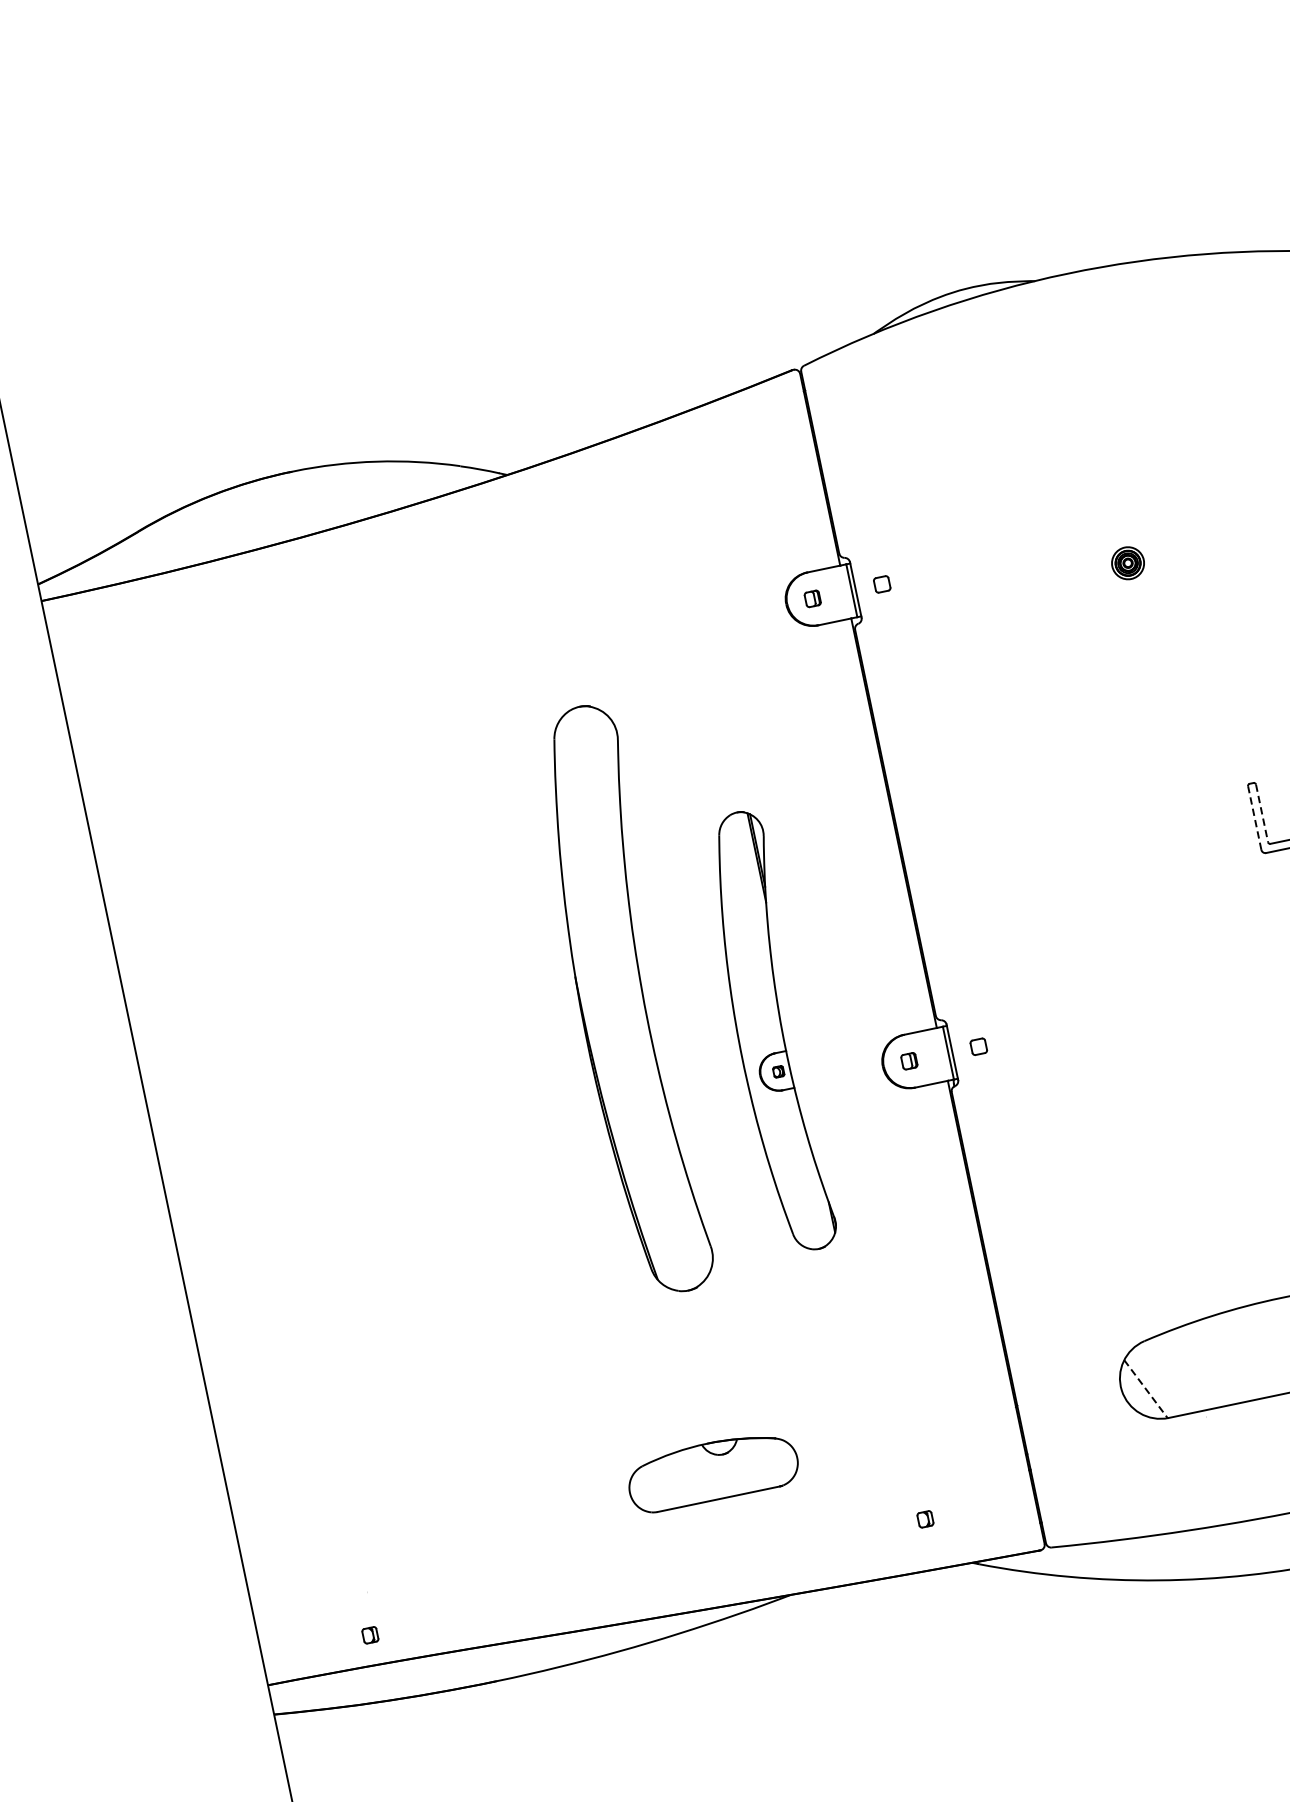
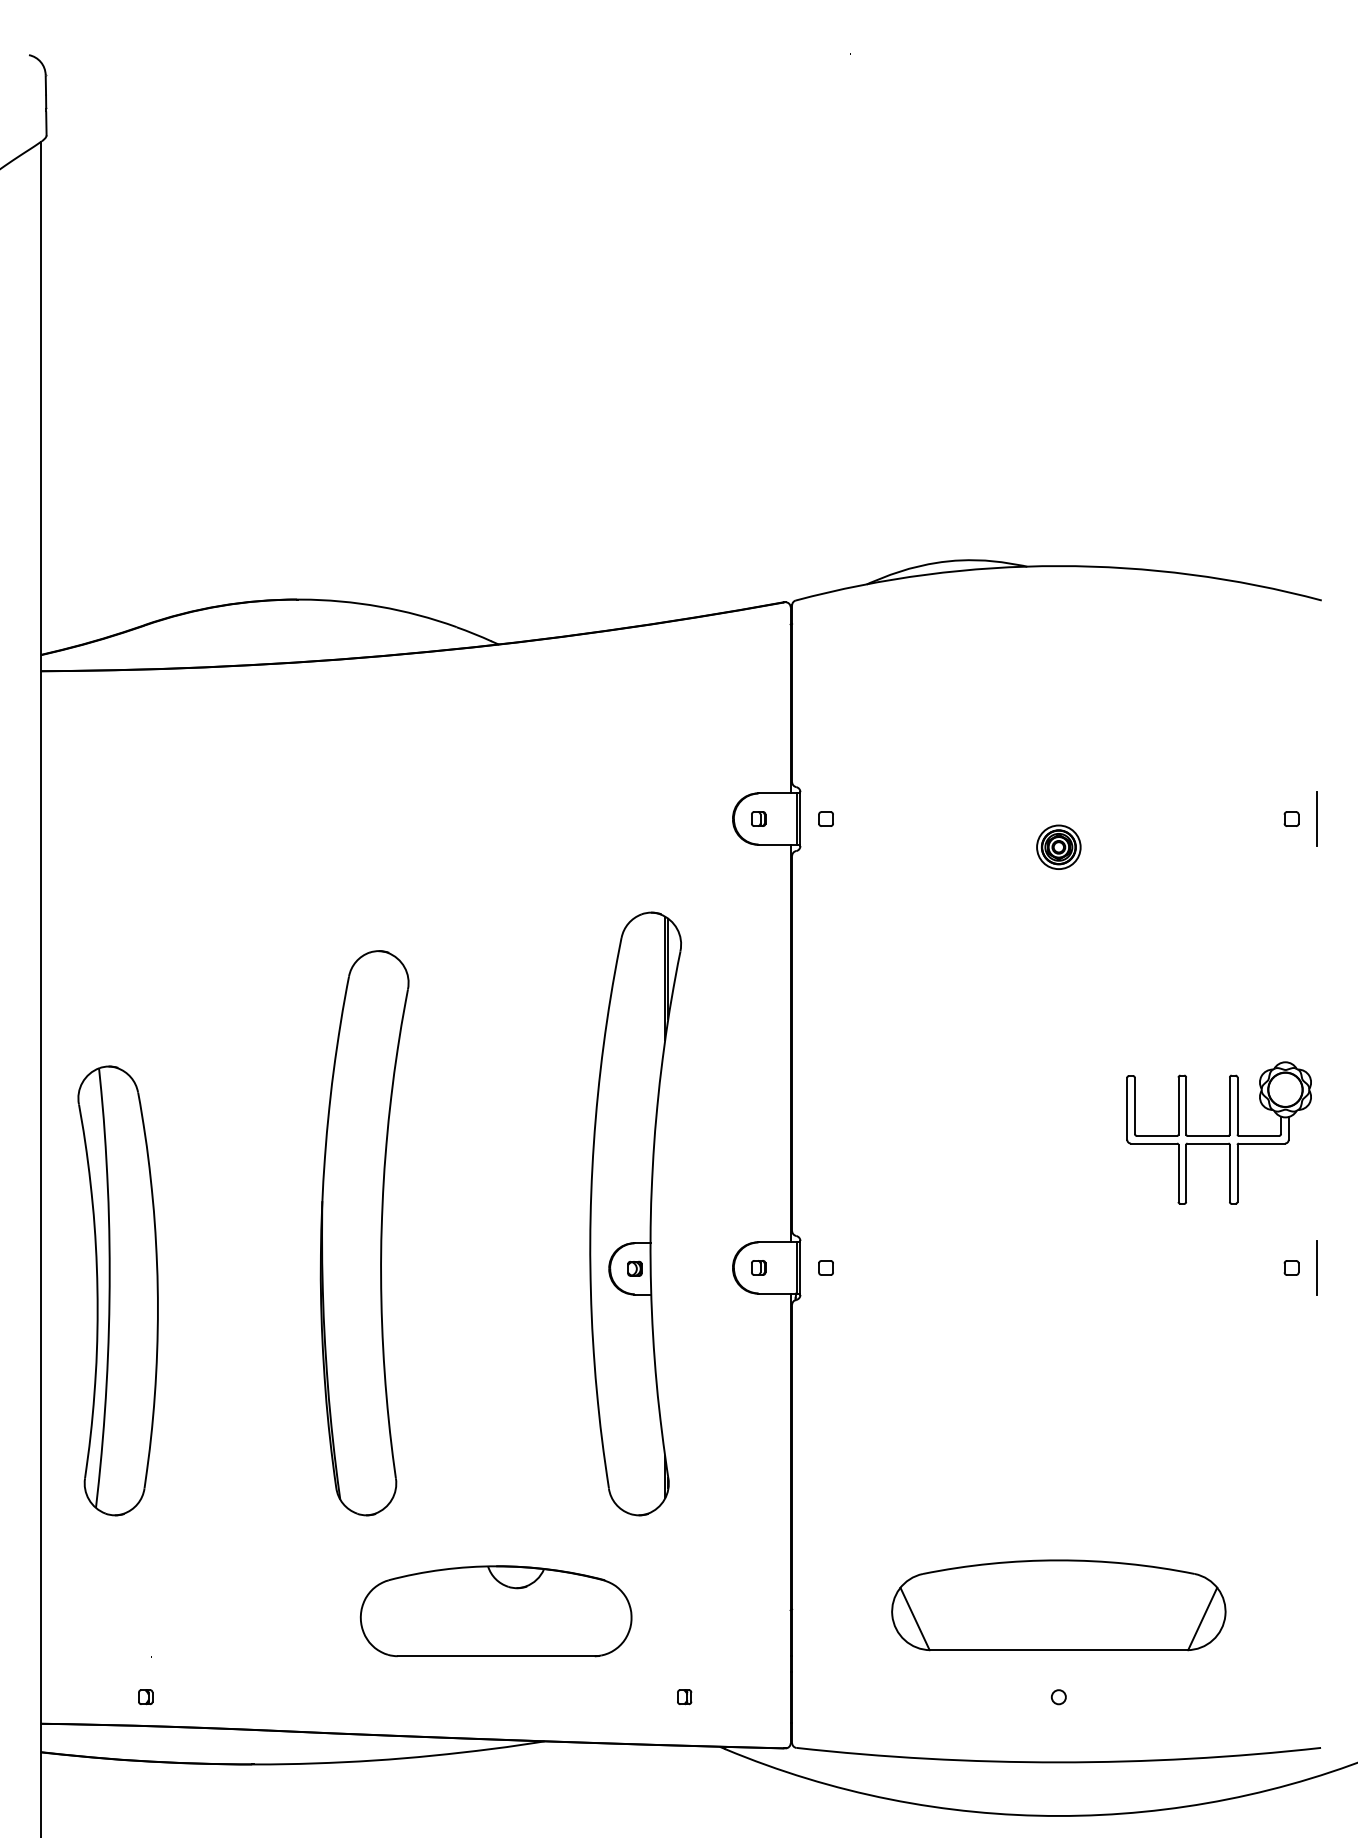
part: (1127, 562) -> (1058, 846), size x1.43
line: (1261, 814) -> (1134, 1106), dashed -> solid
line: (1254, 817) -> (1127, 1108), dashed -> solid
part: (625, 1000) -> (364, 1233), moved
part: (770, 1031) -> (635, 1213), size x1.43
part: (253, 1222) -> (117, 1290), added
line: (1146, 1389) -> (915, 1619), dashed -> solid
part: (712, 1471) -> (495, 1611), size x1.67

